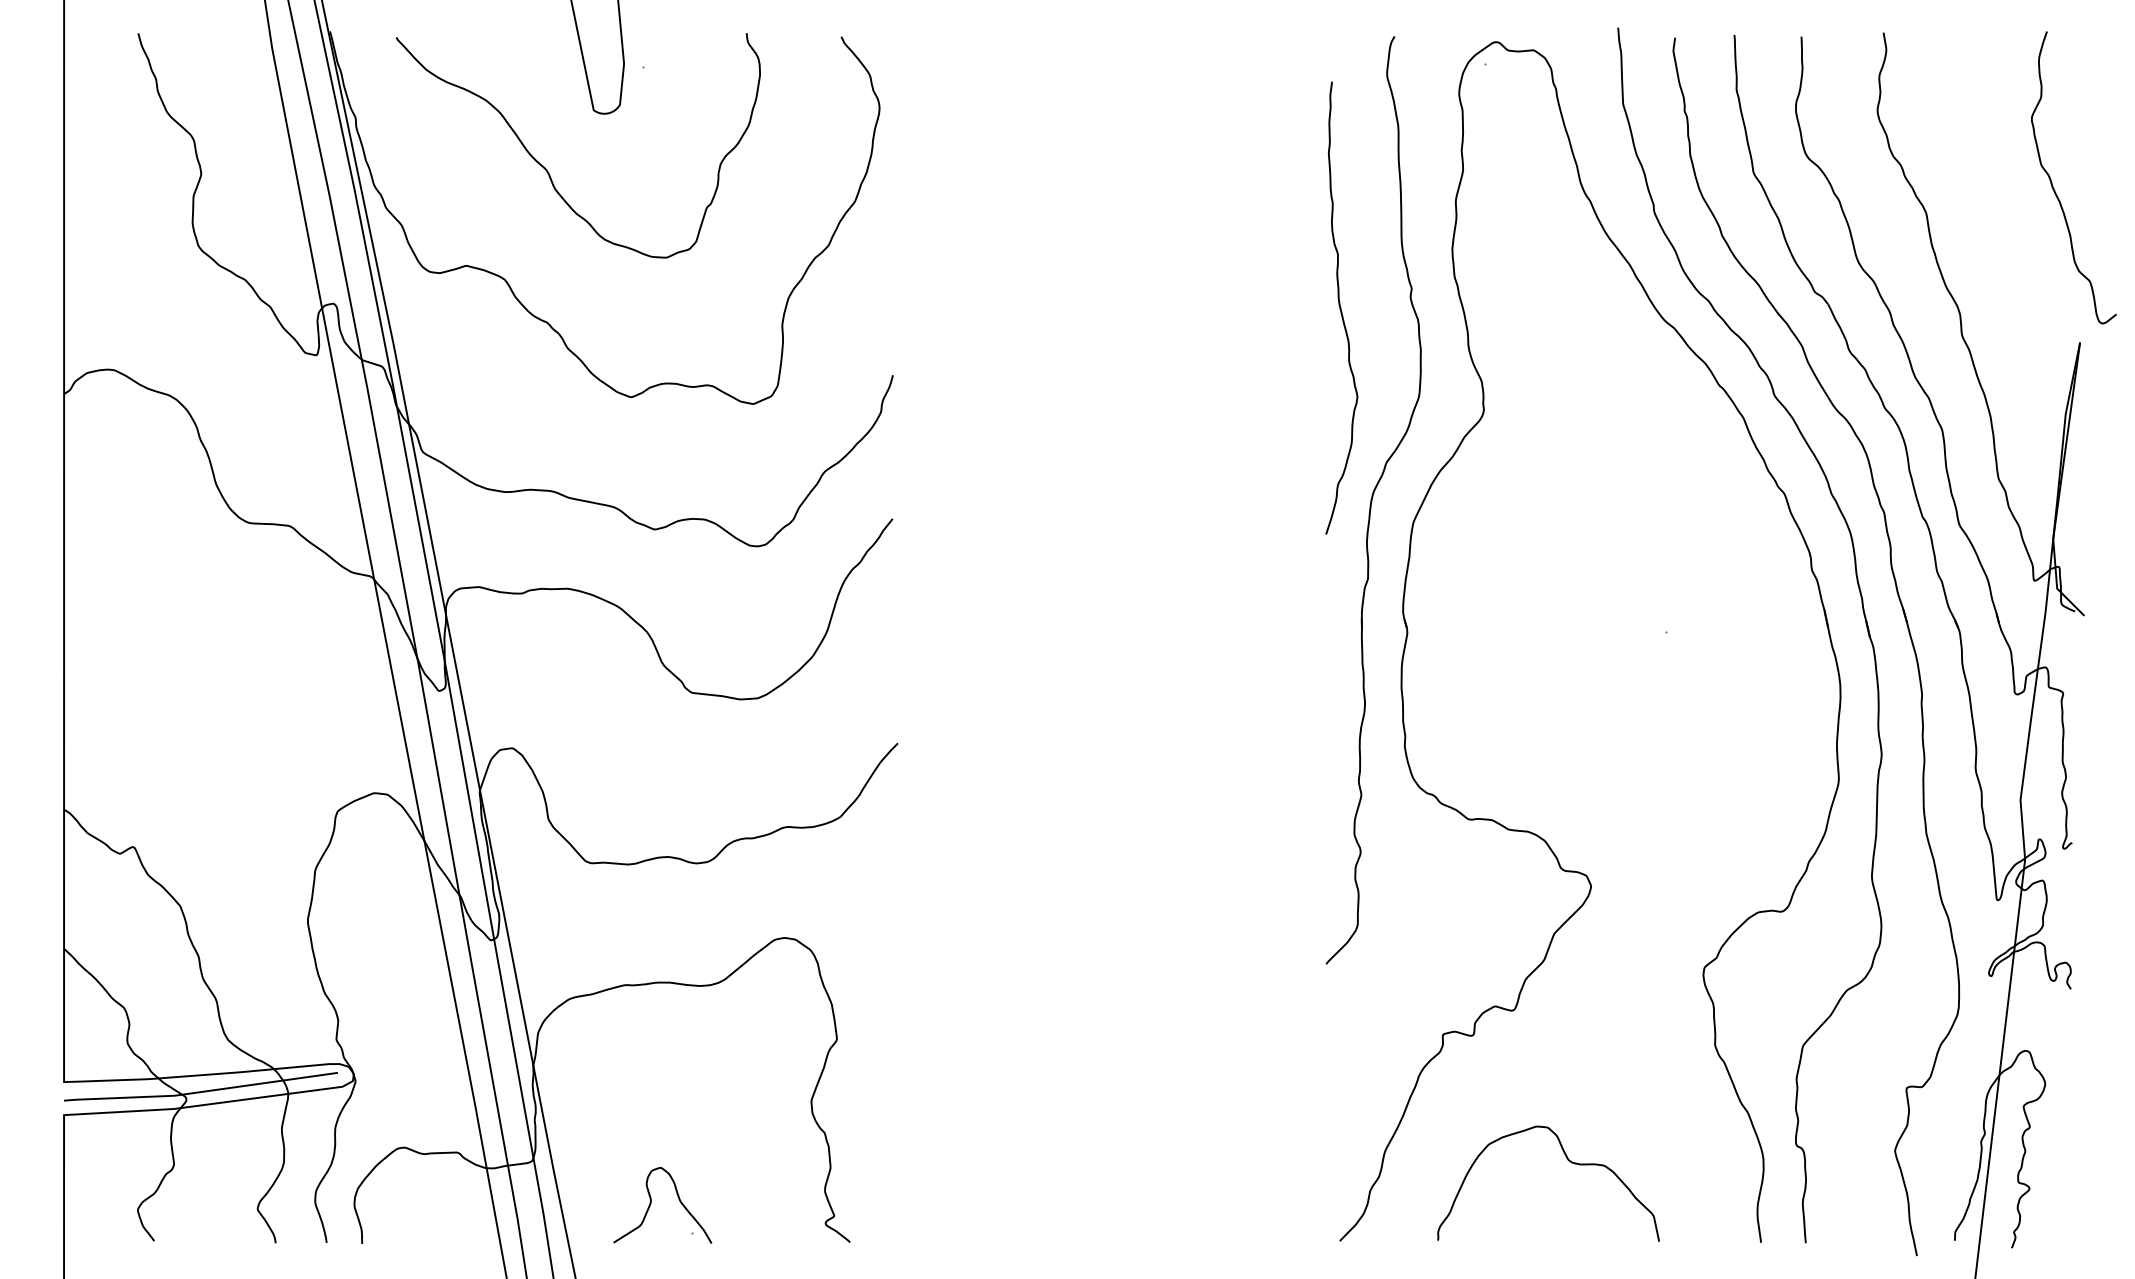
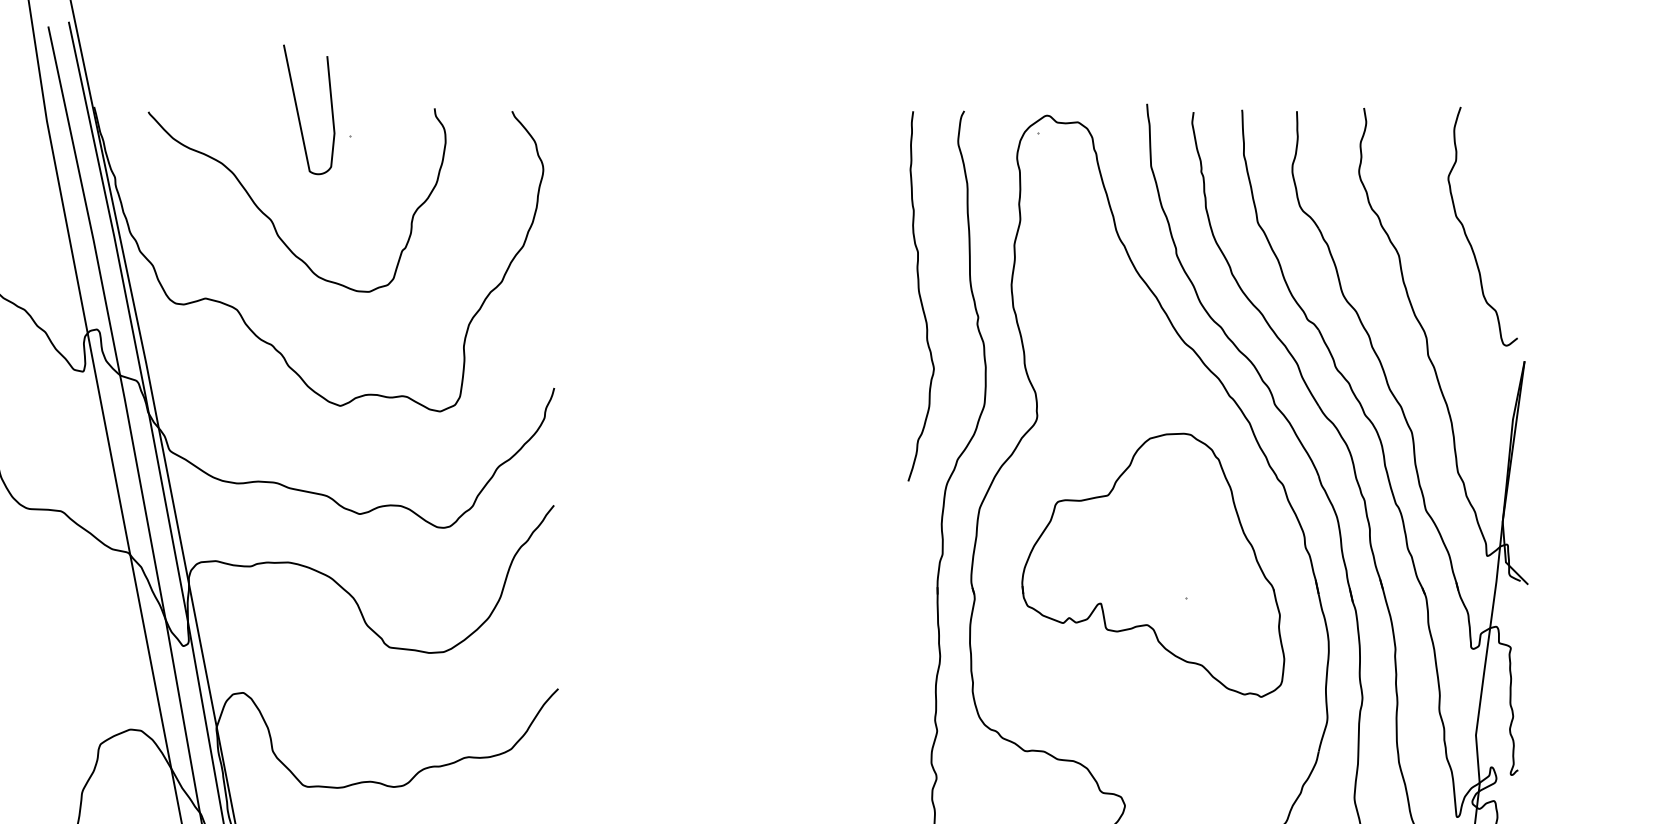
curve: (2052, 182) -> (1465, 230), moved
curve: (1341, 307) -> (920, 295), moved
part: (1625, 592) -> (1153, 565), added

